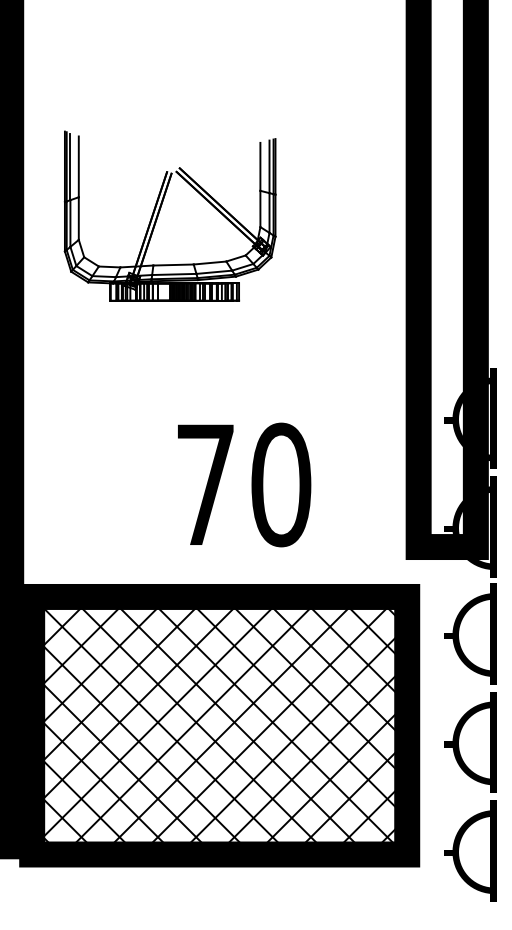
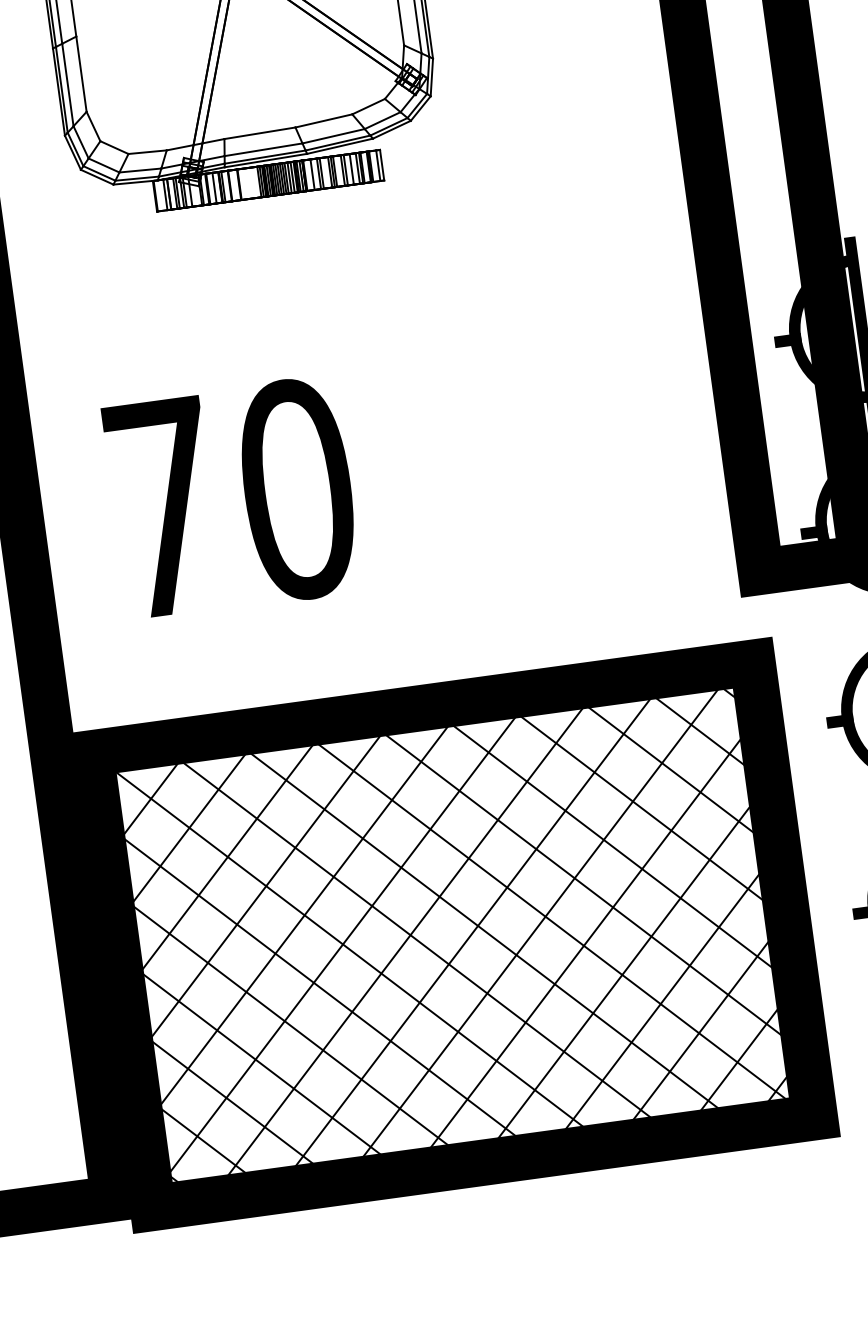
text: (244, 484) -> (232, 497), moved

